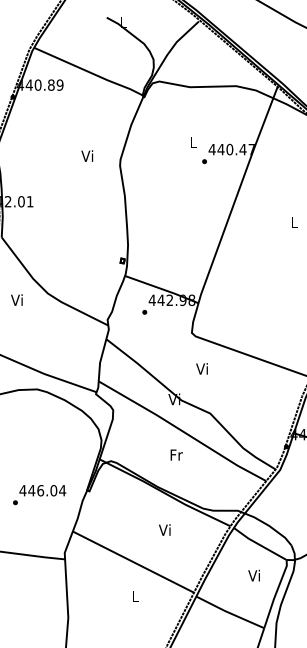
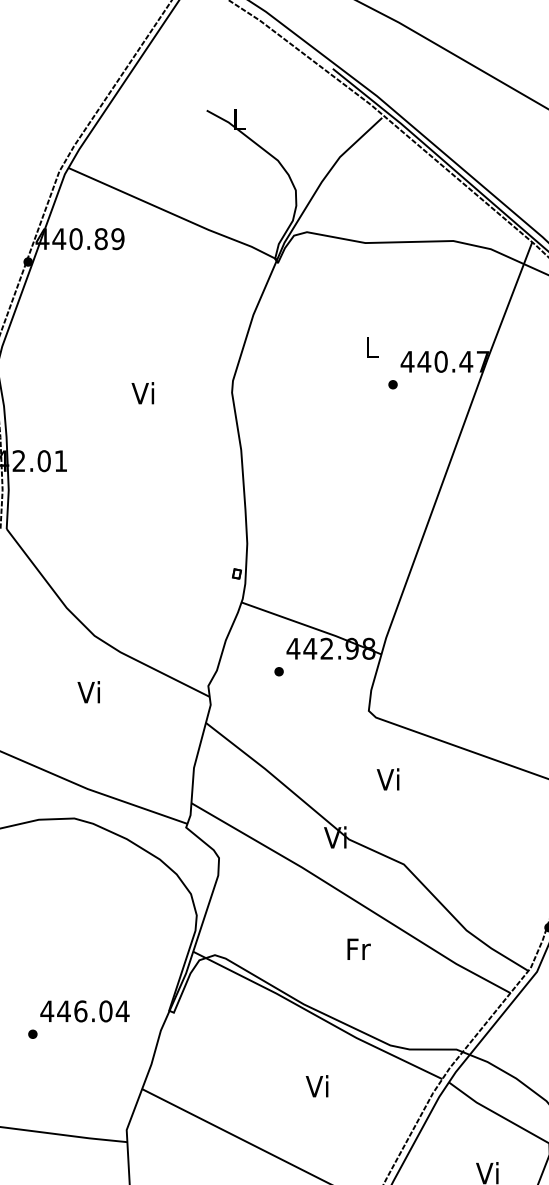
text: (87, 155) -> (143, 392), moved
text: (16, 299) -> (88, 691), moved
text: (176, 454) -> (358, 948), moved

